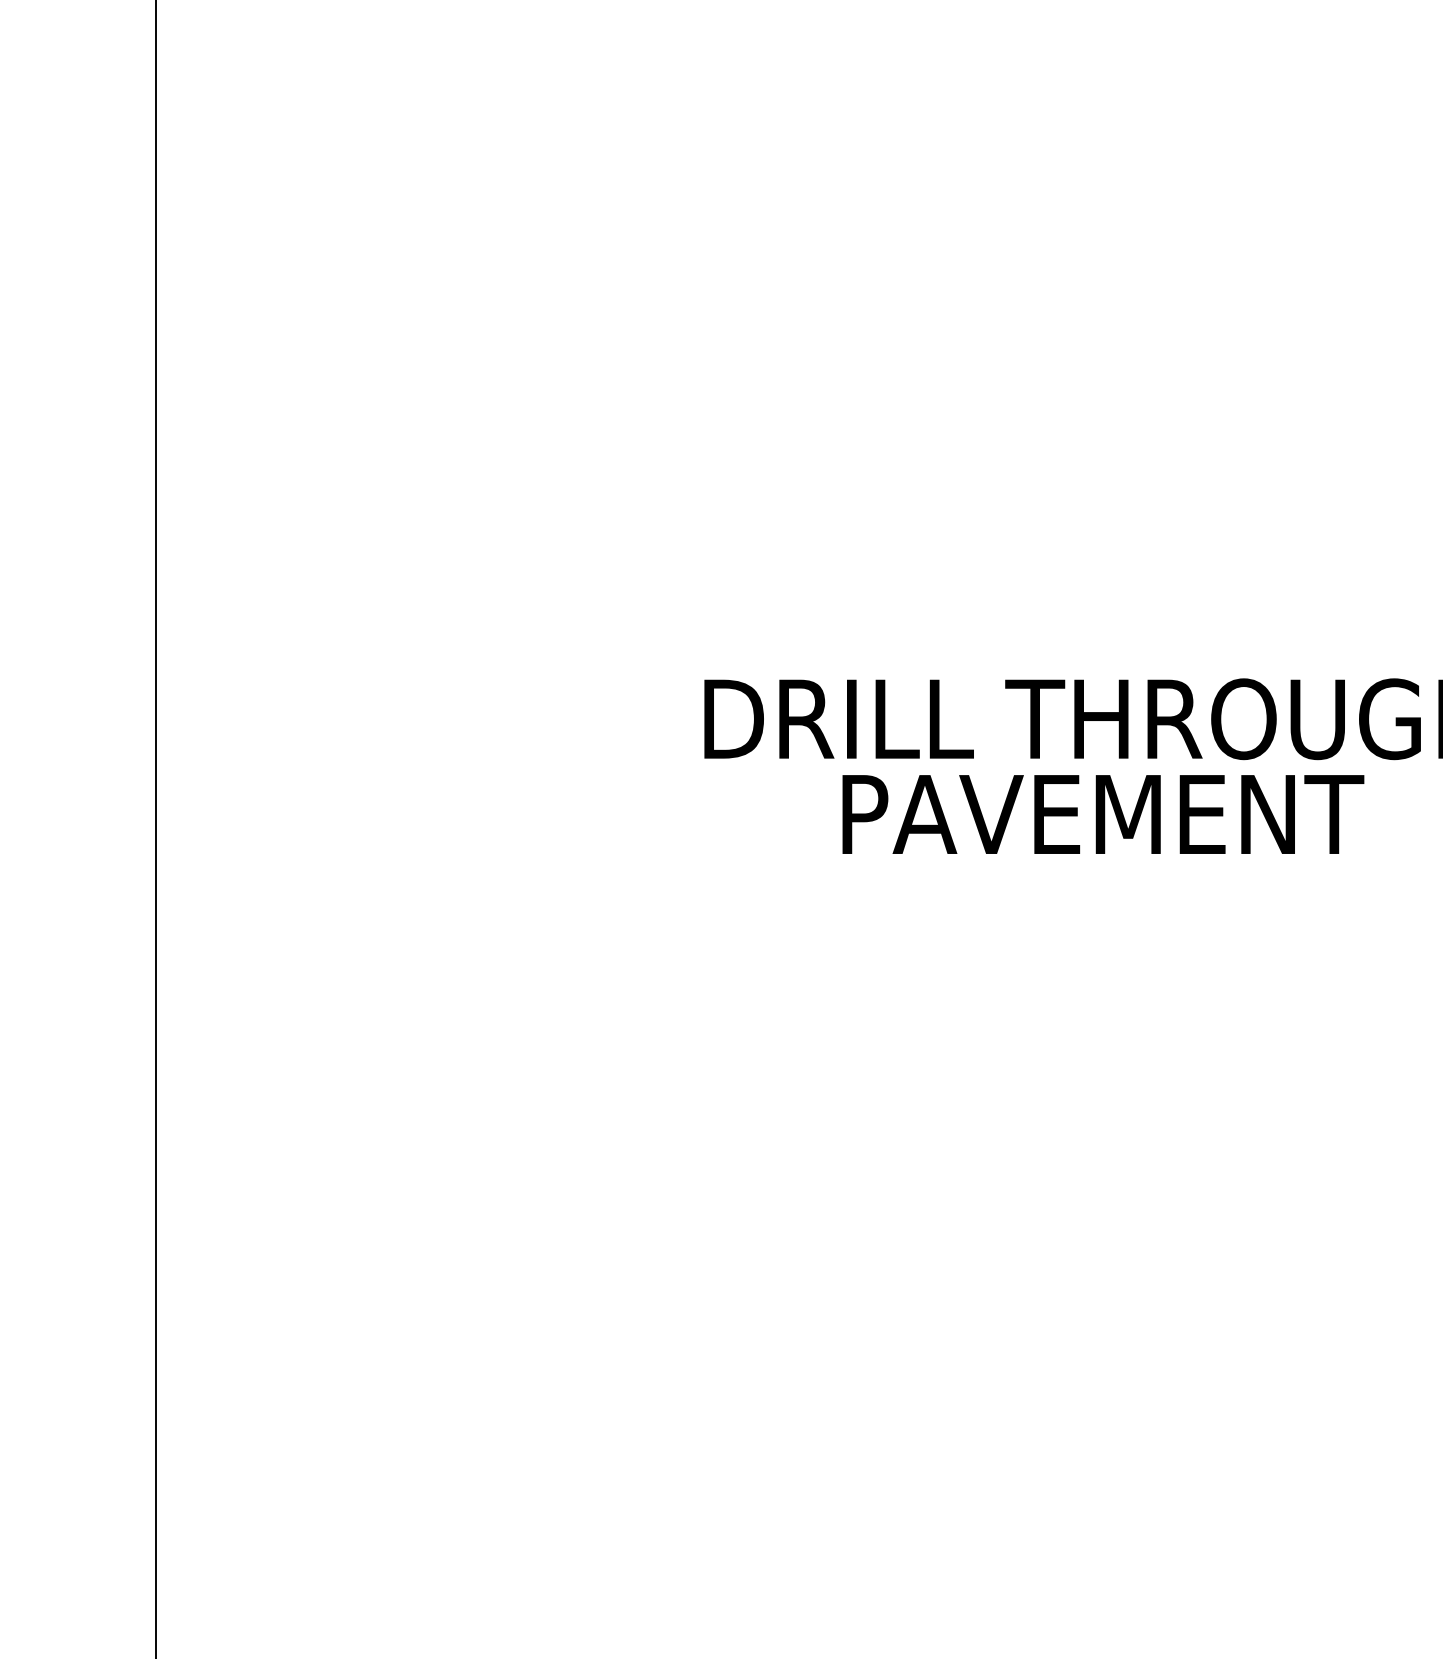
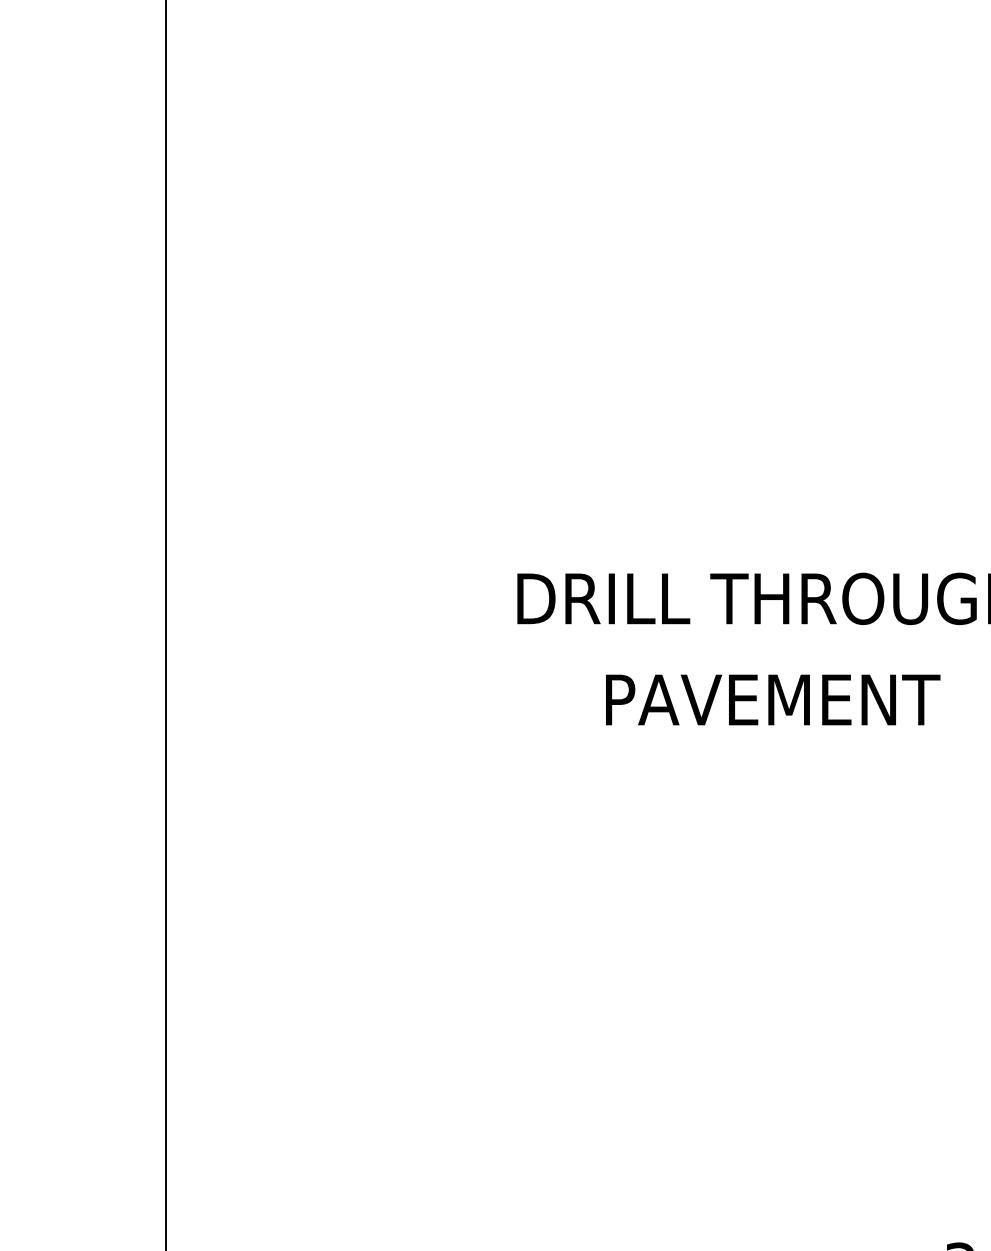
text: (1103, 813) -> (773, 699), moved

